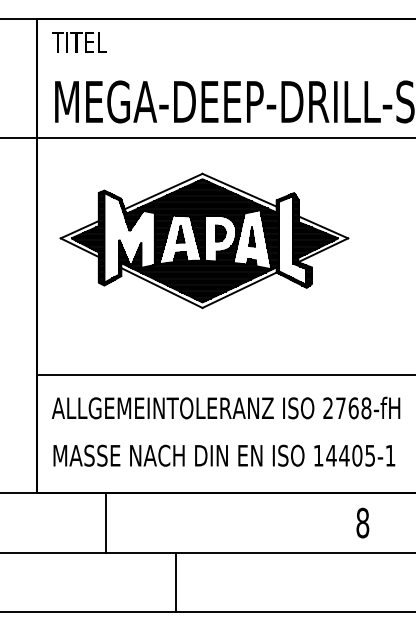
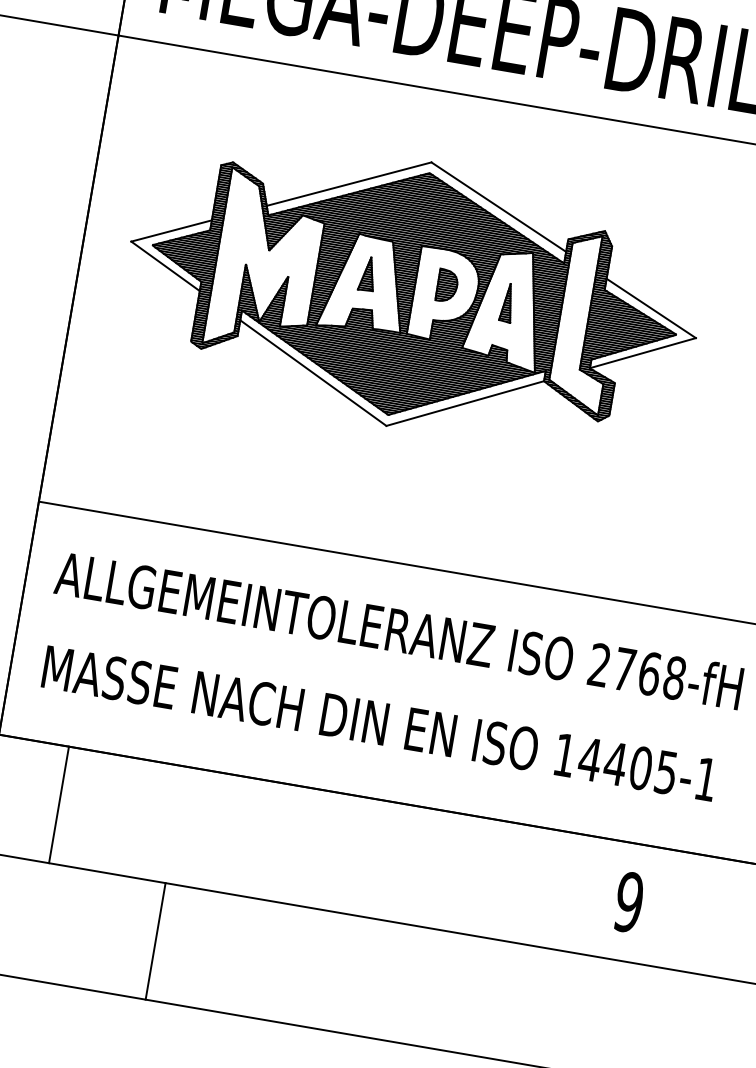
line: (105, 522) -> (58, 803), moved
text: (362, 523) -> (628, 903), 8 -> 9
line: (175, 582) -> (154, 941), moved

